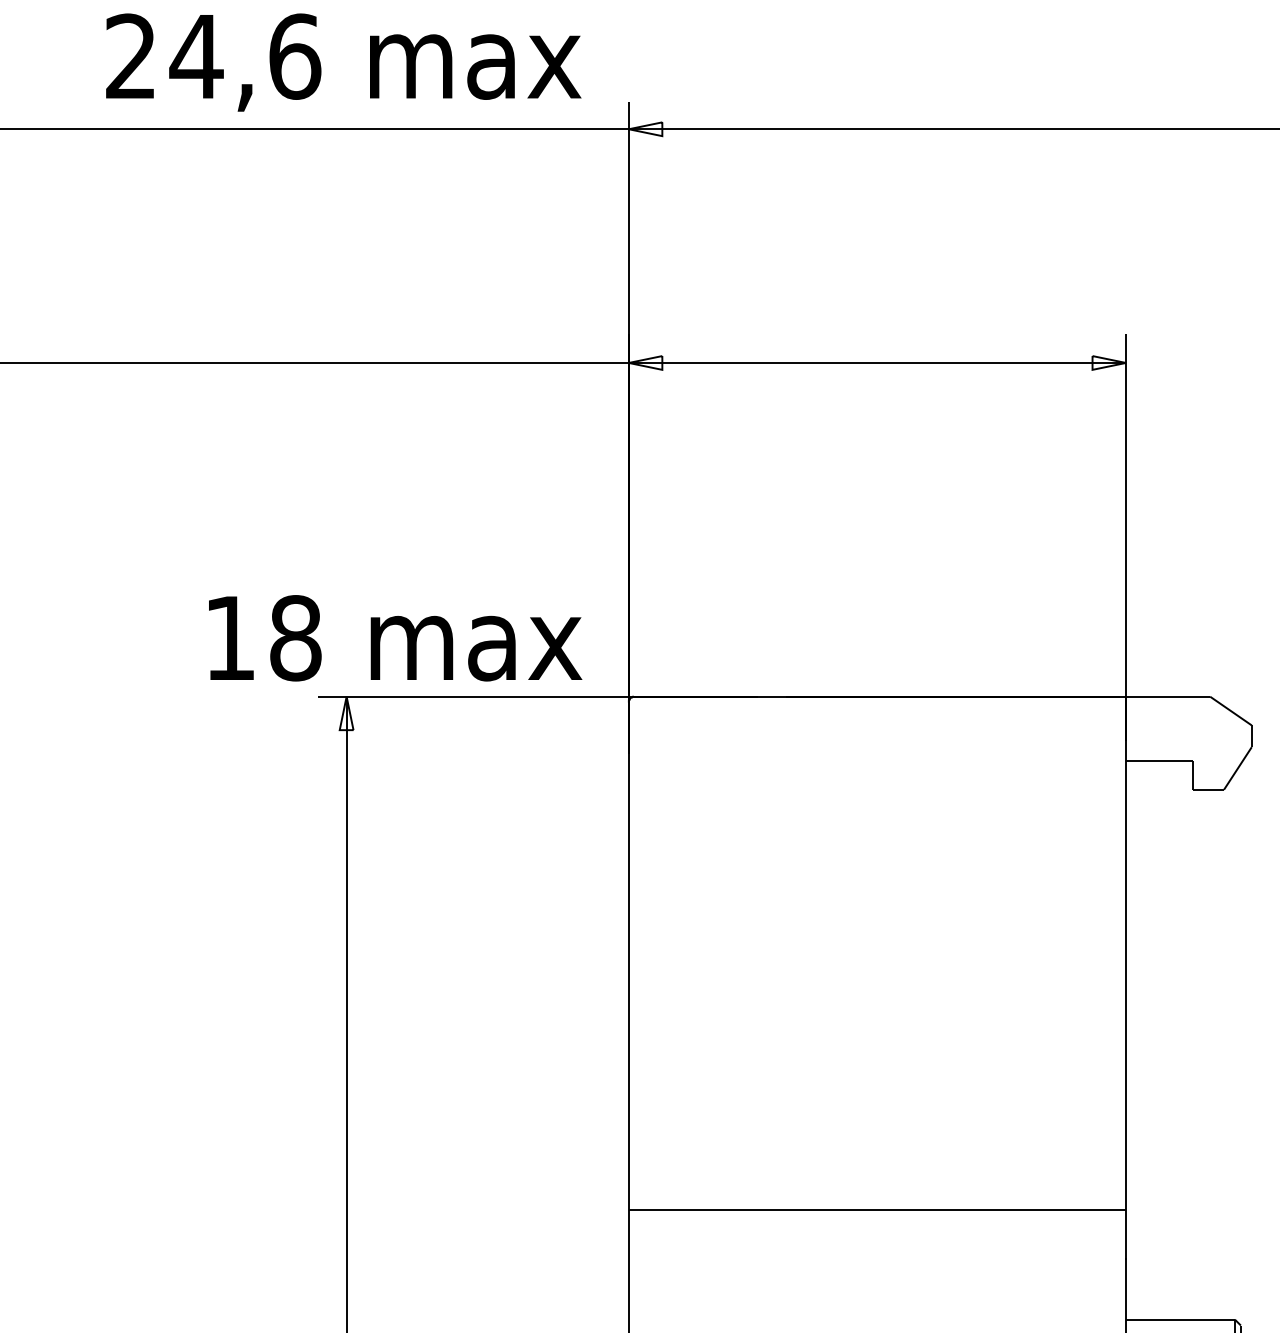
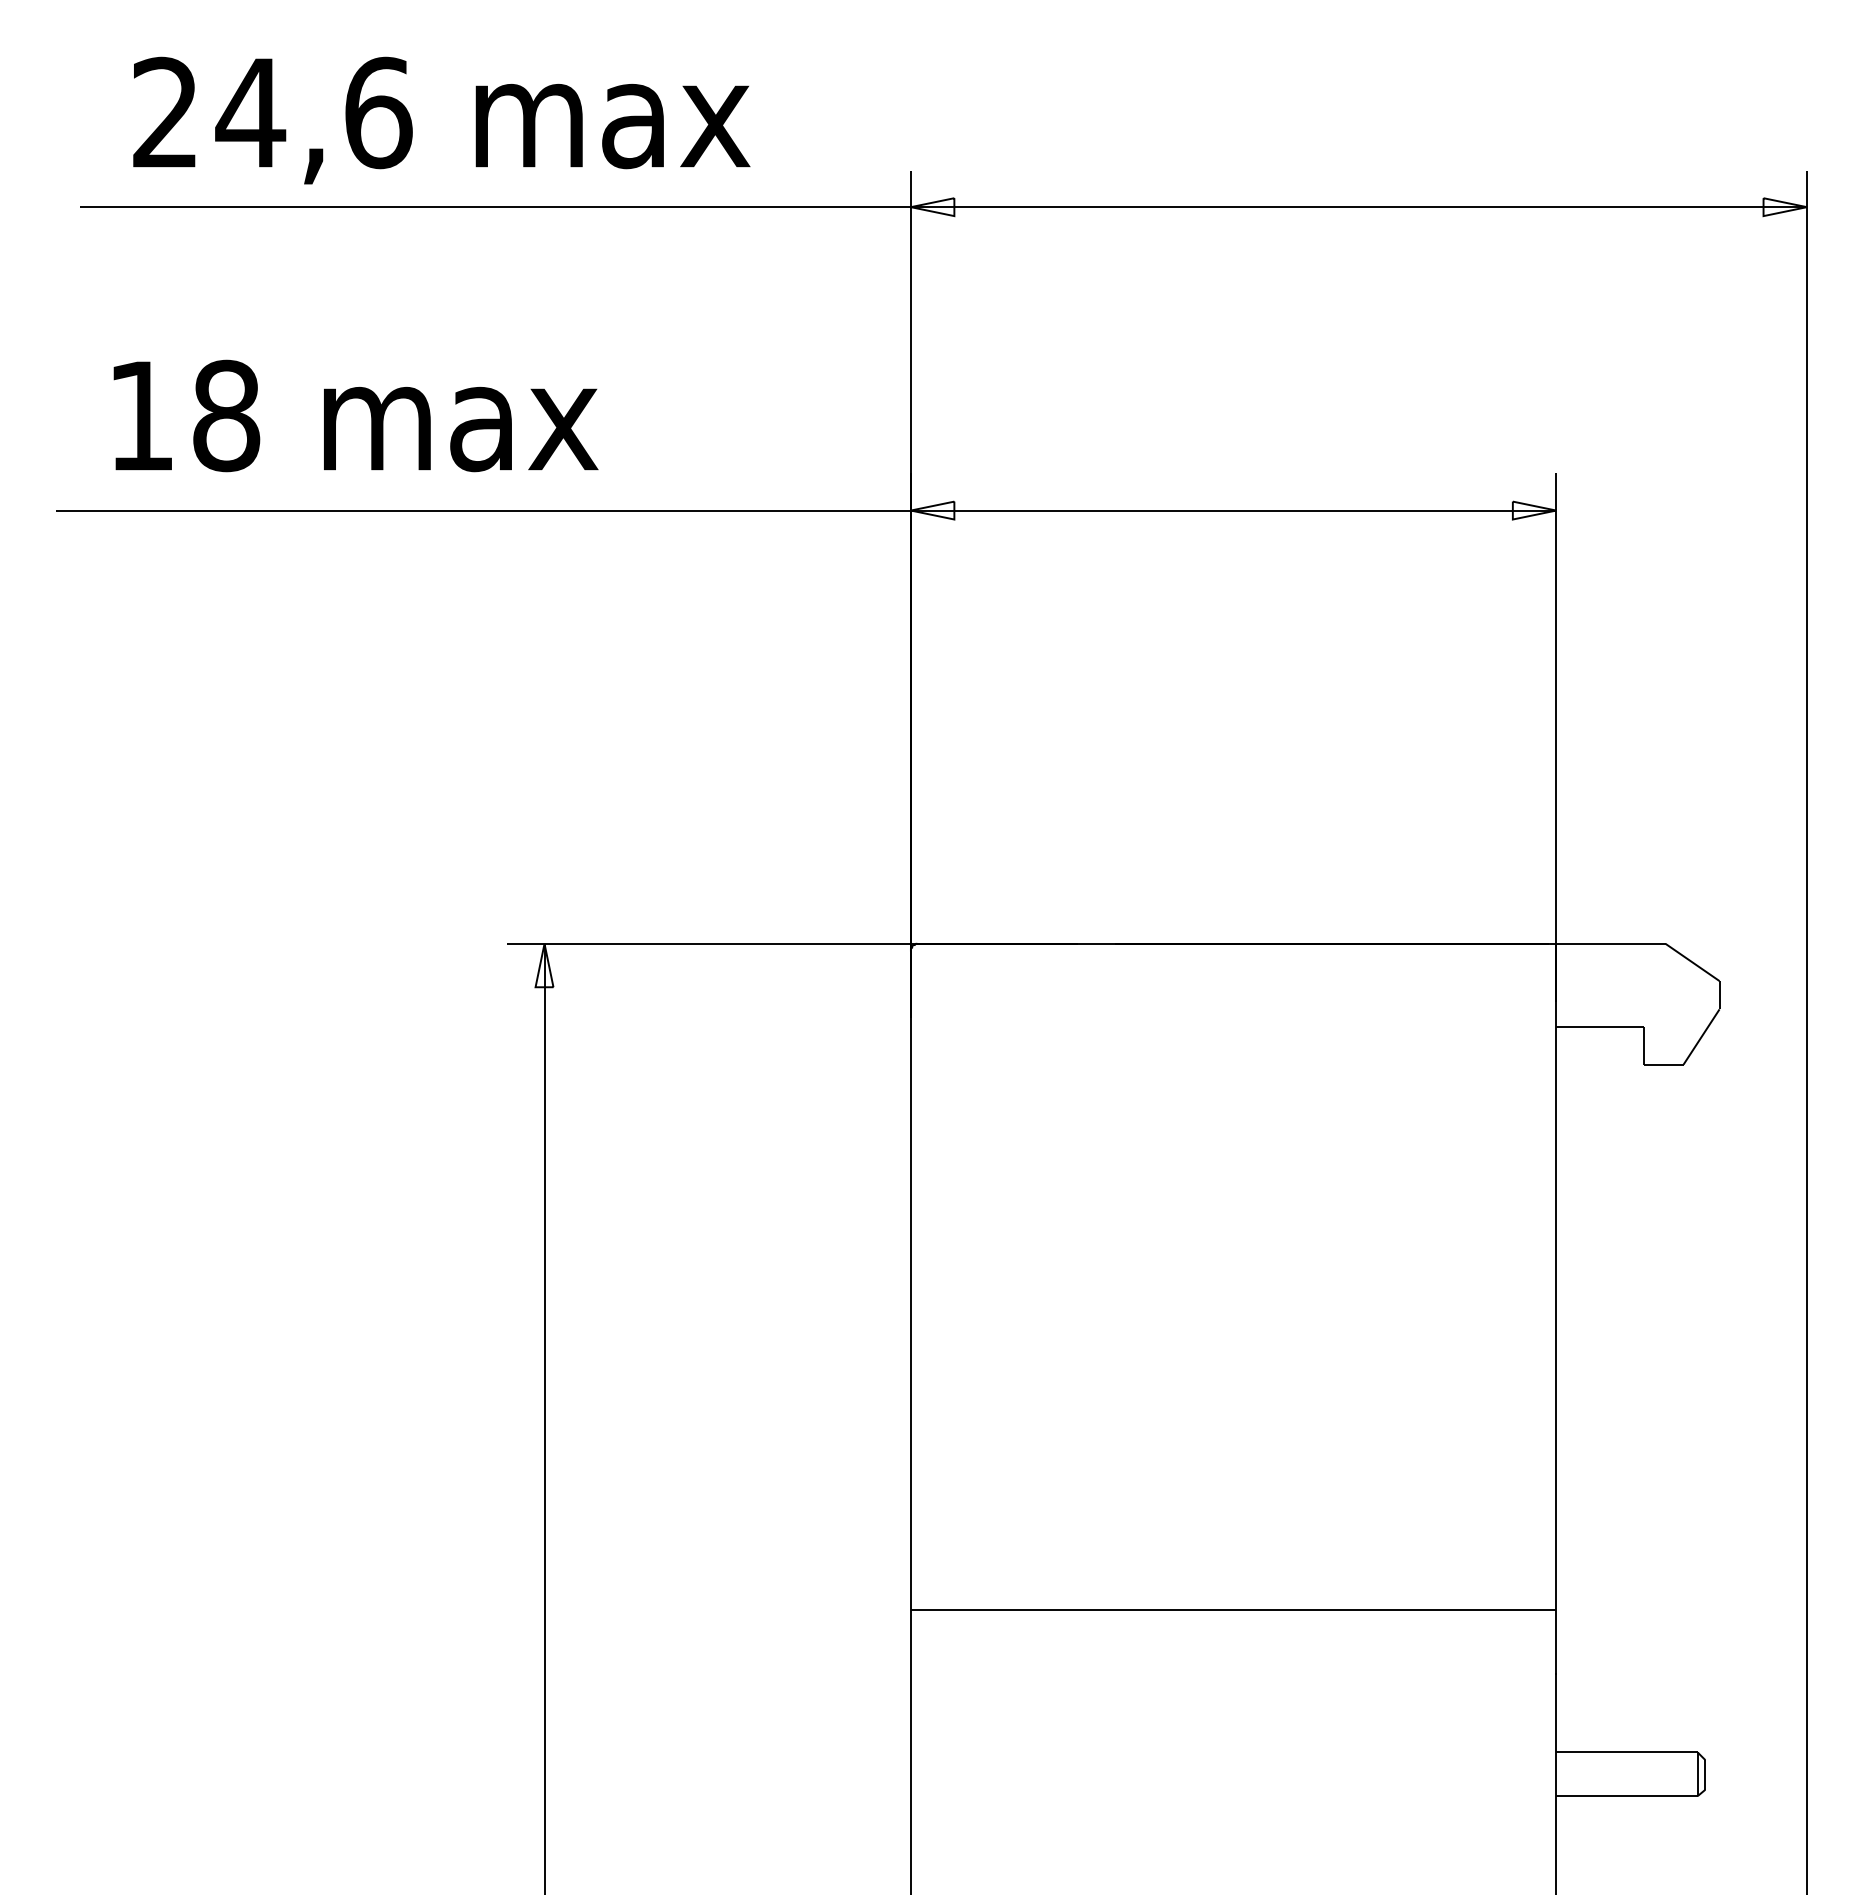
text: (343, 62) -> (441, 120), moved
text: (395, 637) -> (355, 415), moved

